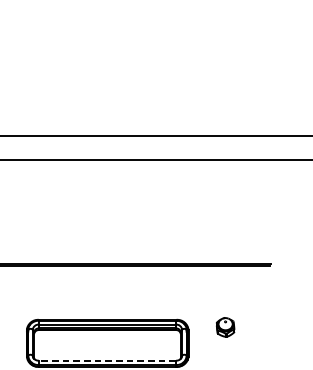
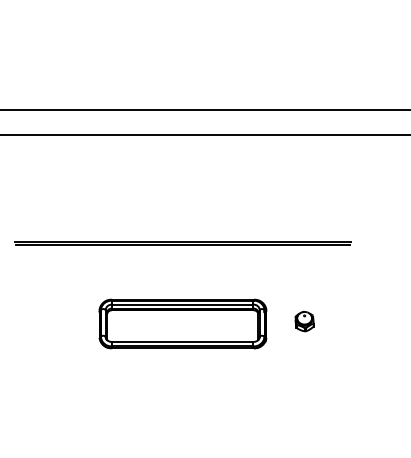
part: (225, 327) -> (304, 321), moved
line: (107, 360) -> (182, 341), dashed -> solid

